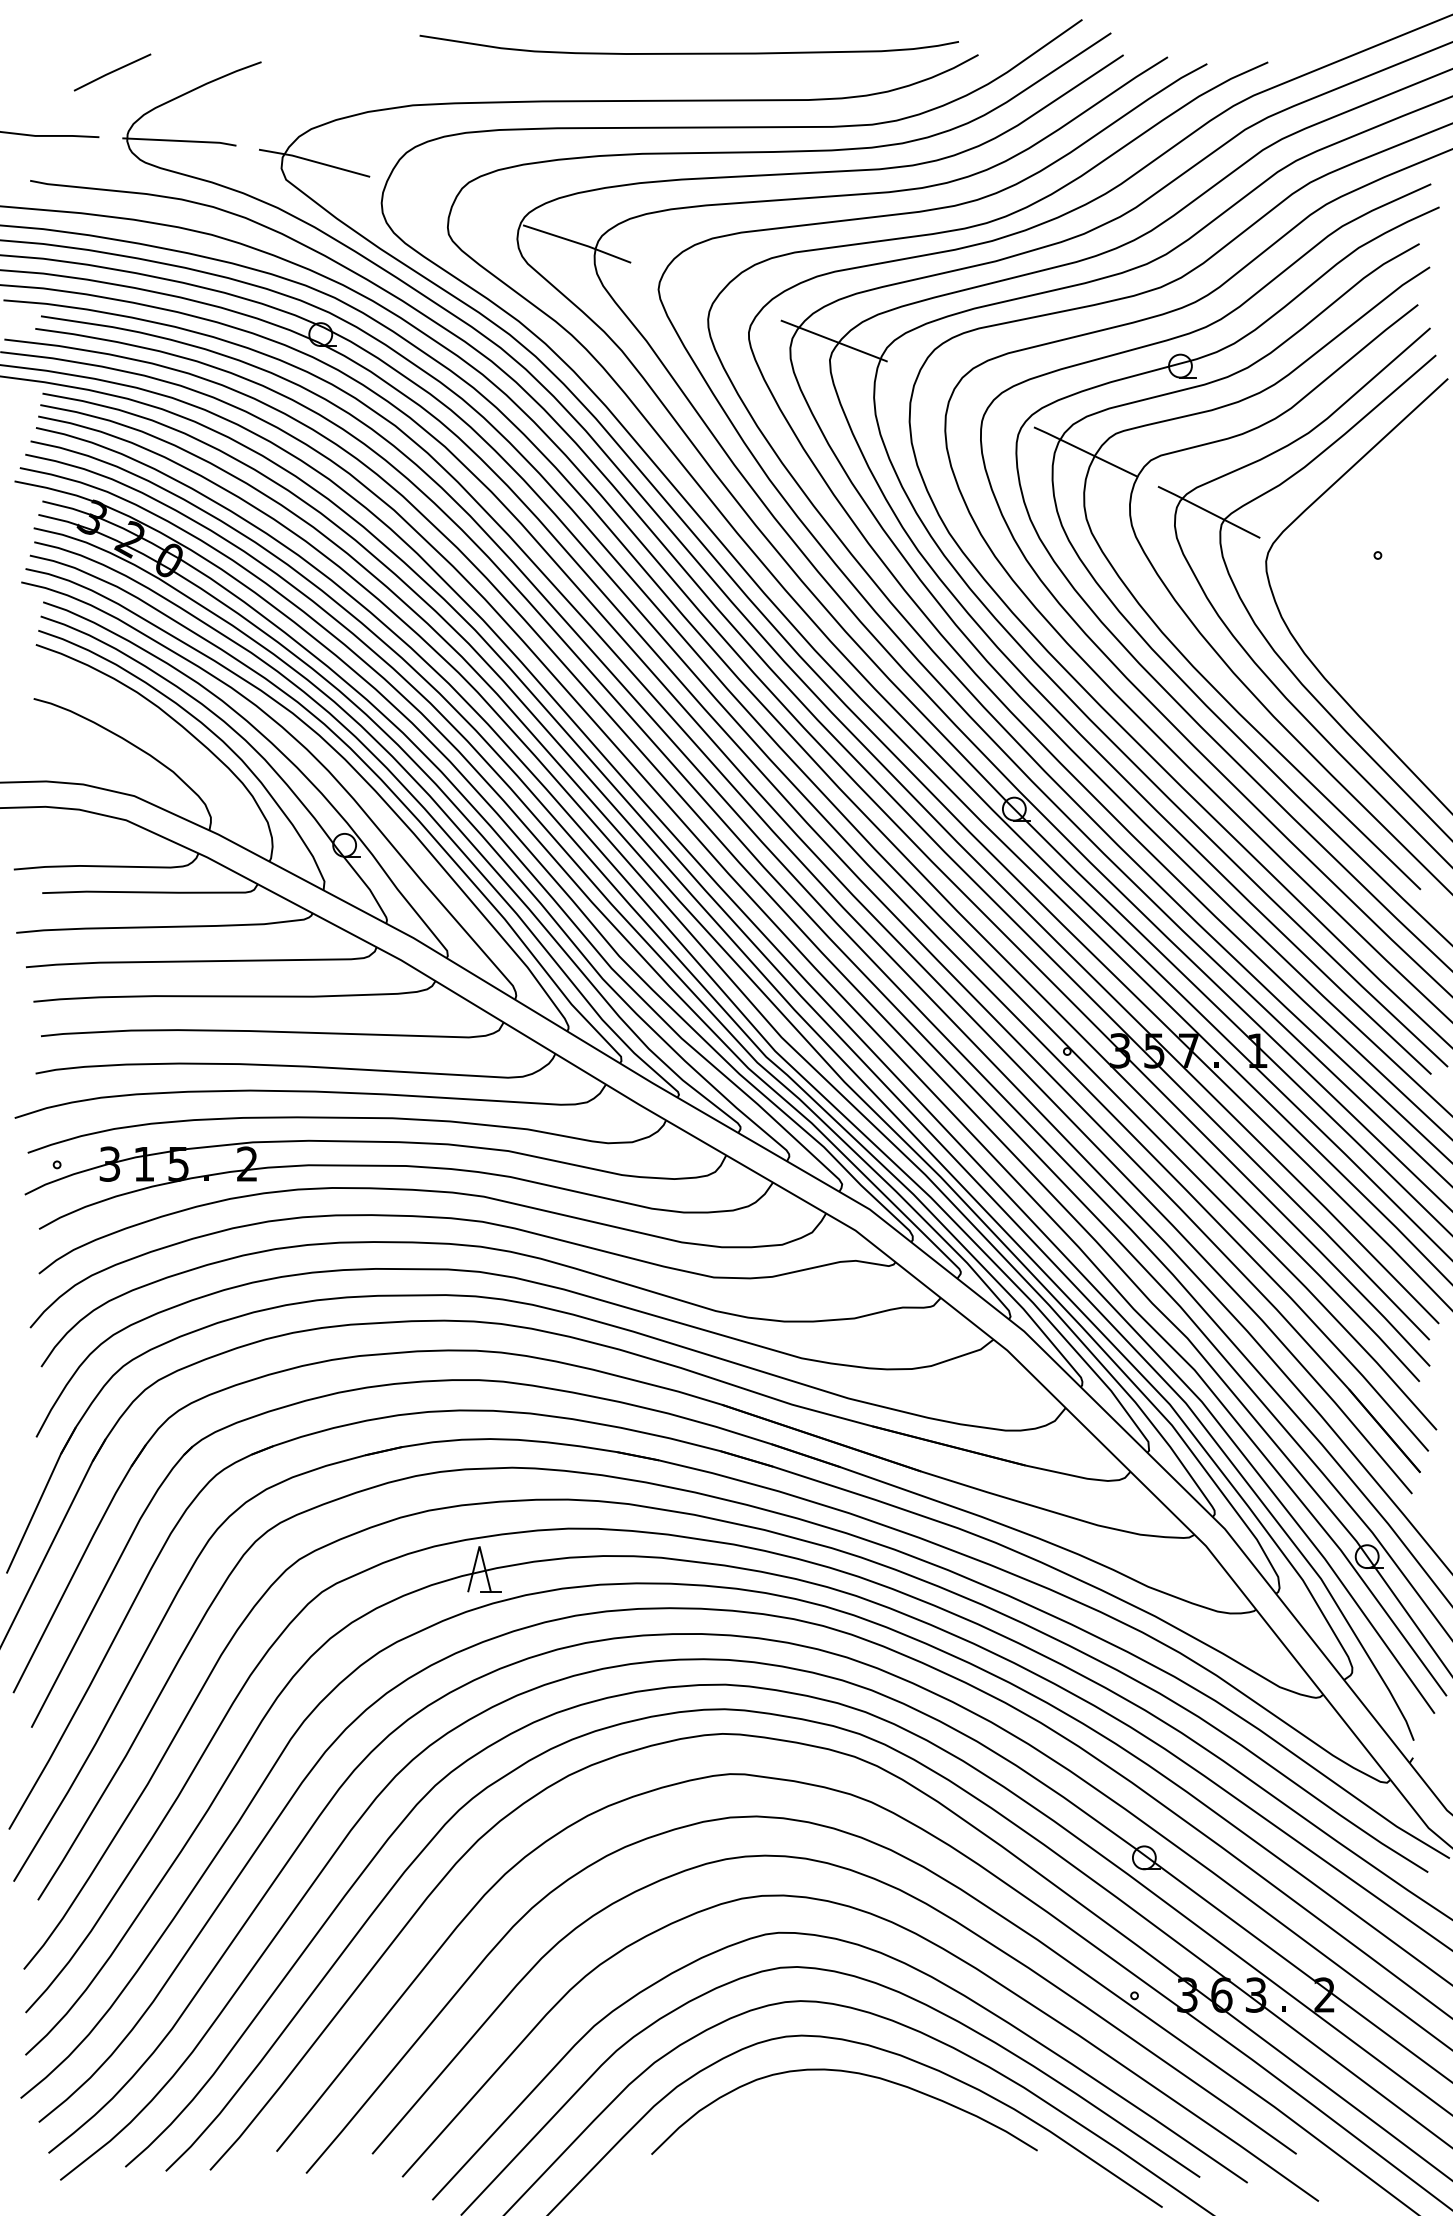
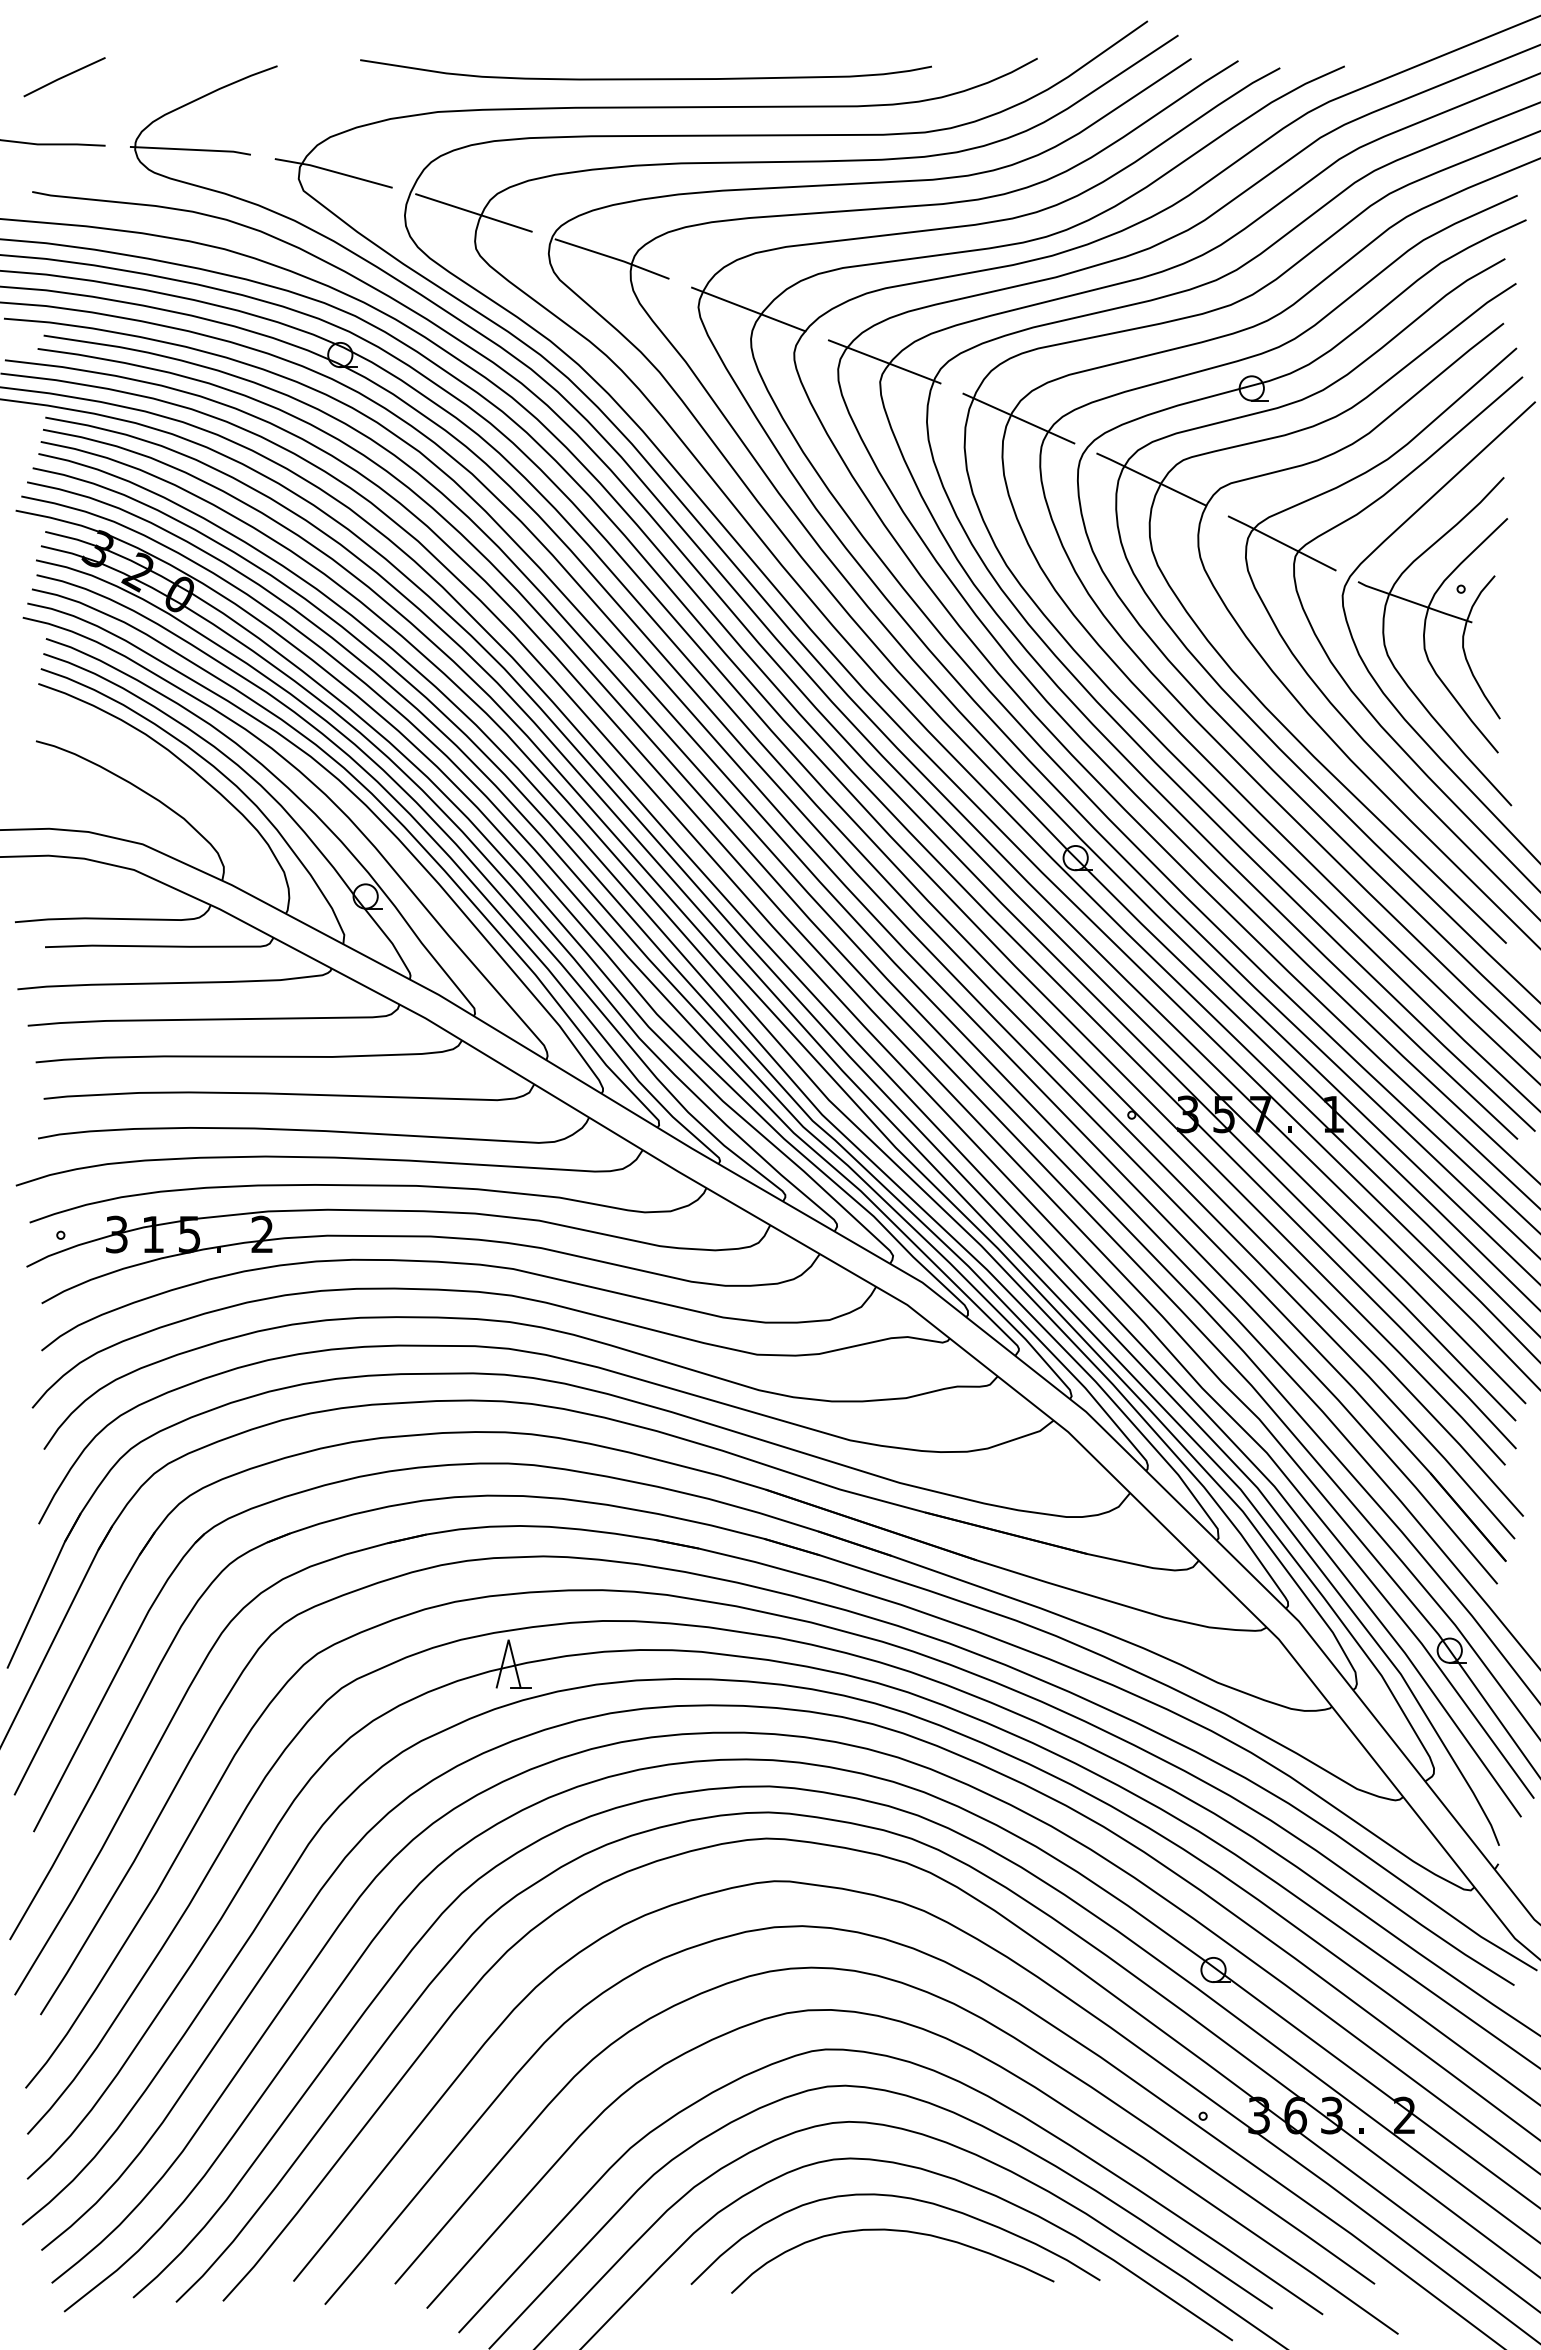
curve: (688, 53) -> (645, 78), moved
line: (112, 72) -> (64, 77), moved
line: (446, 200) -> (473, 212), added
line: (705, 291) -> (748, 309), added
line: (960, 394) -> (1018, 418), added
part: (1344, 604) -> (1425, 641), added
curve: (841, 2104) -> (892, 2231), added

